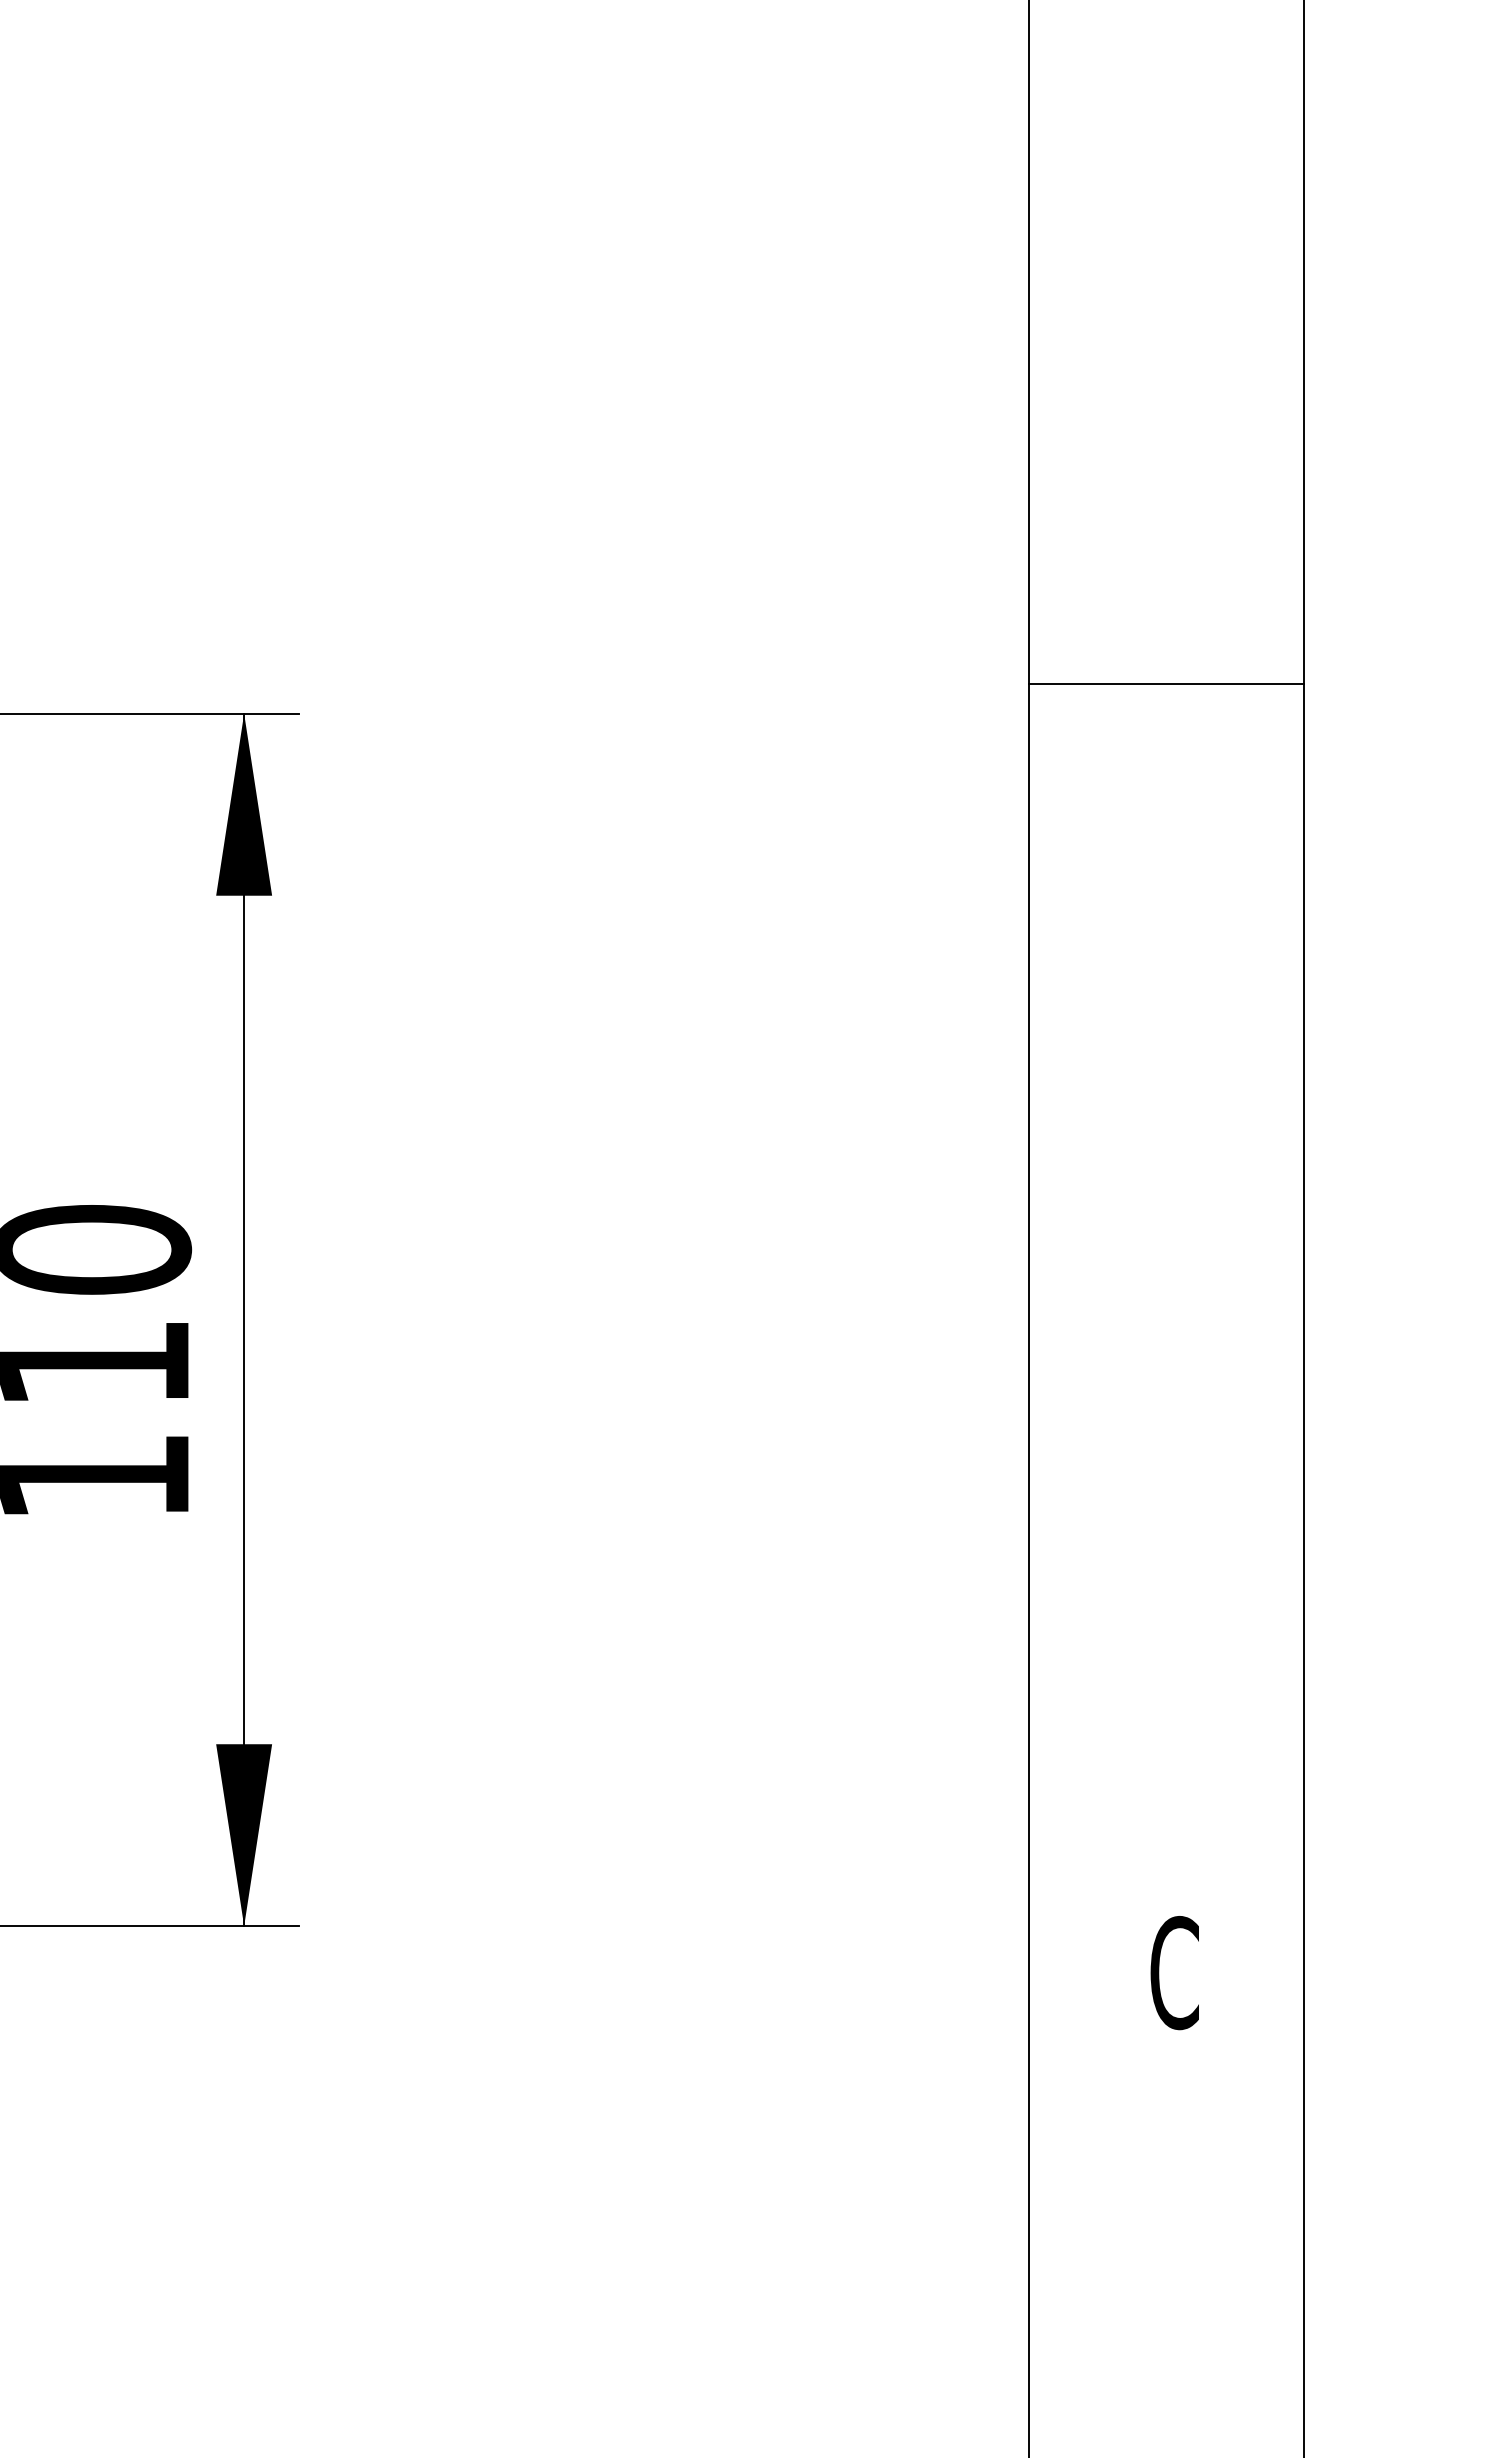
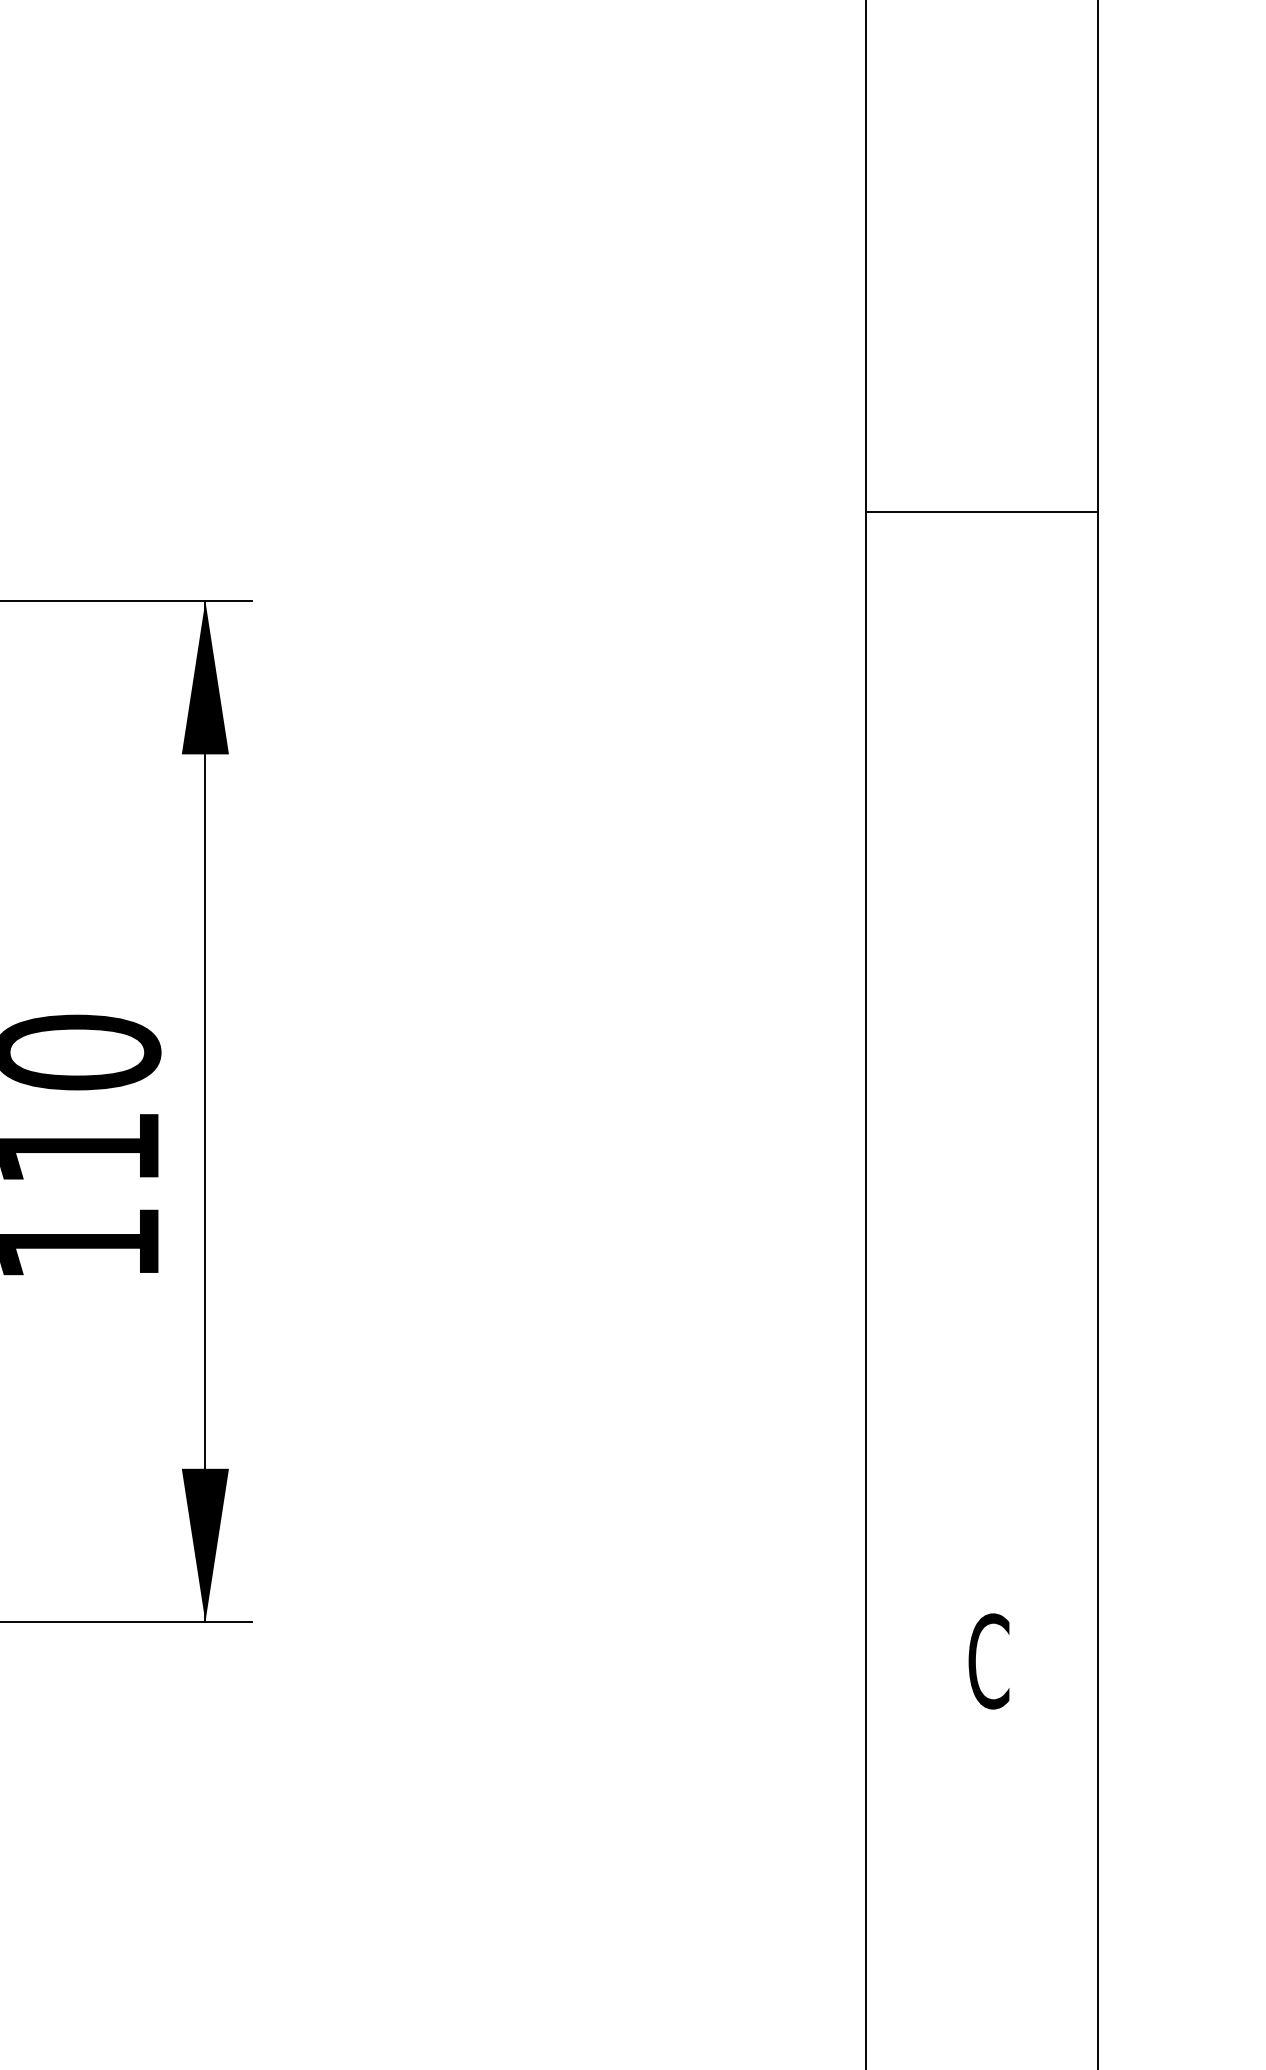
line: (1166, 683) -> (982, 511), moved

